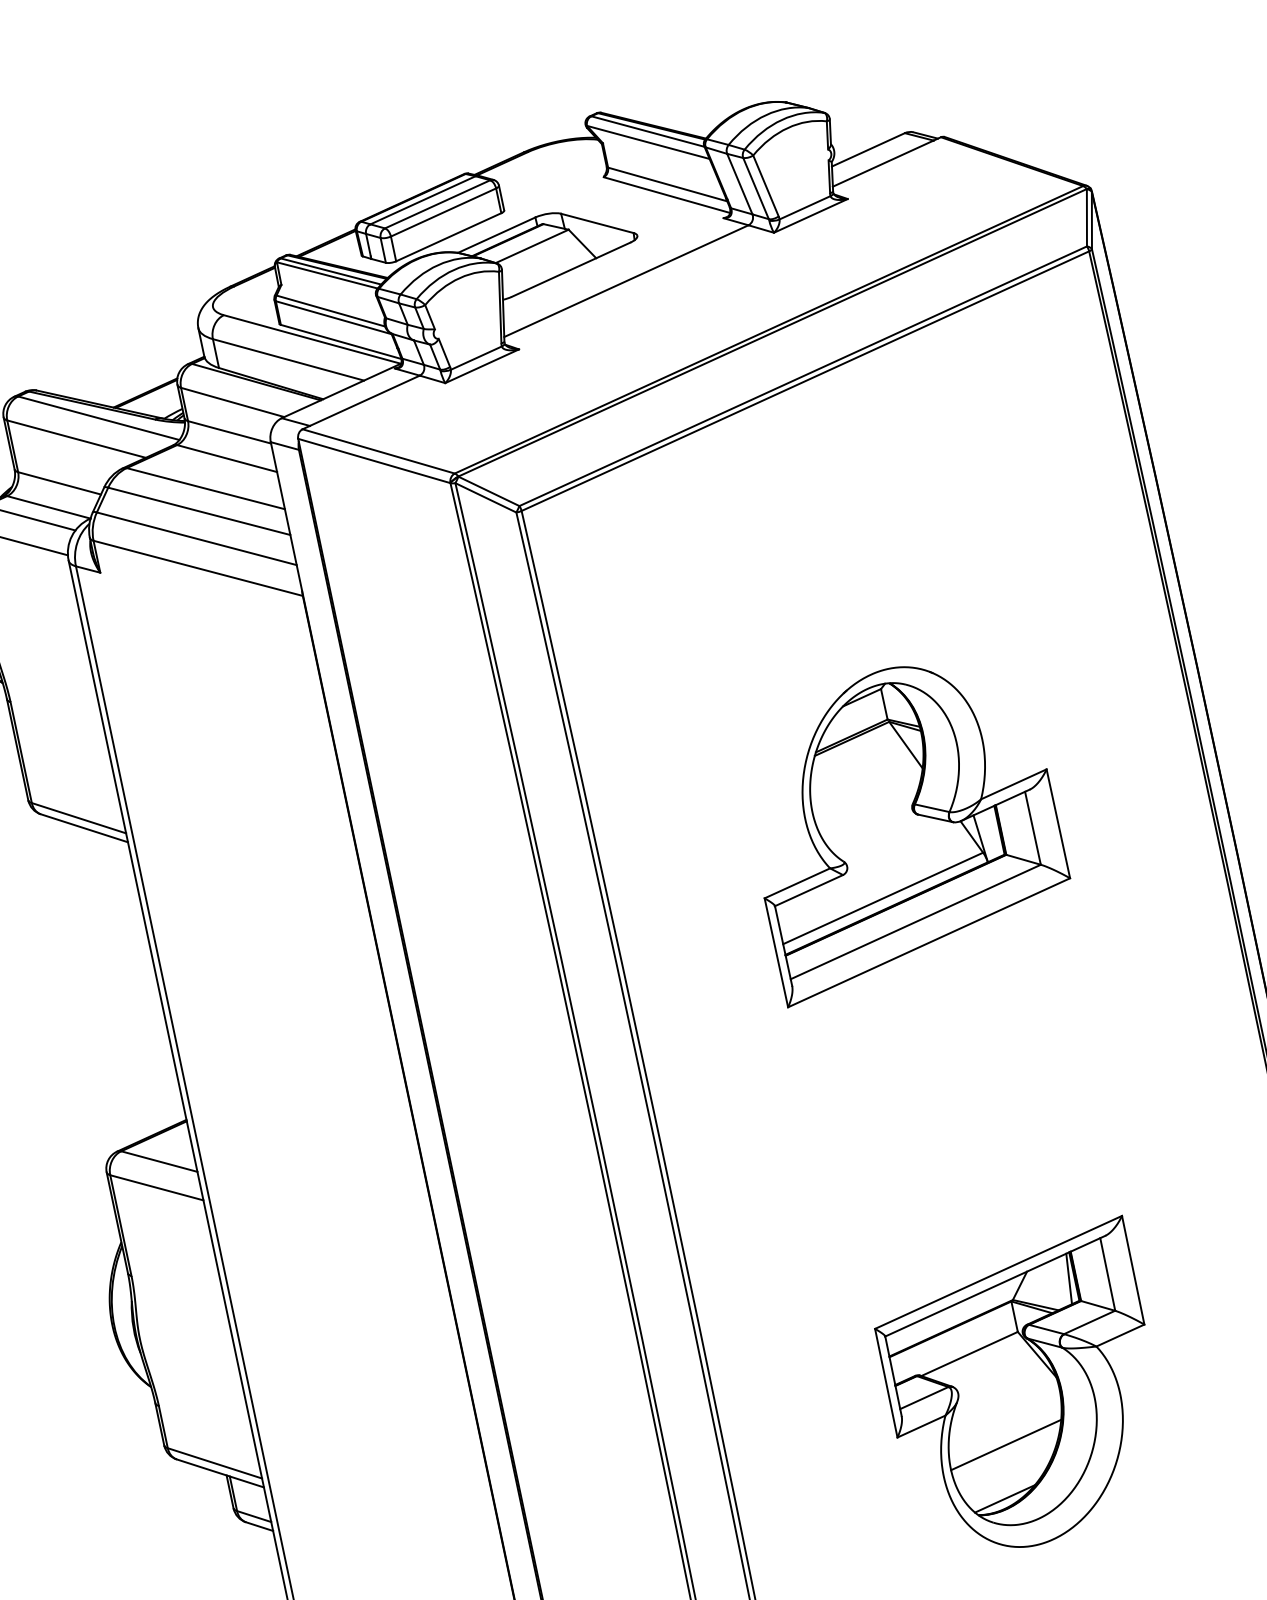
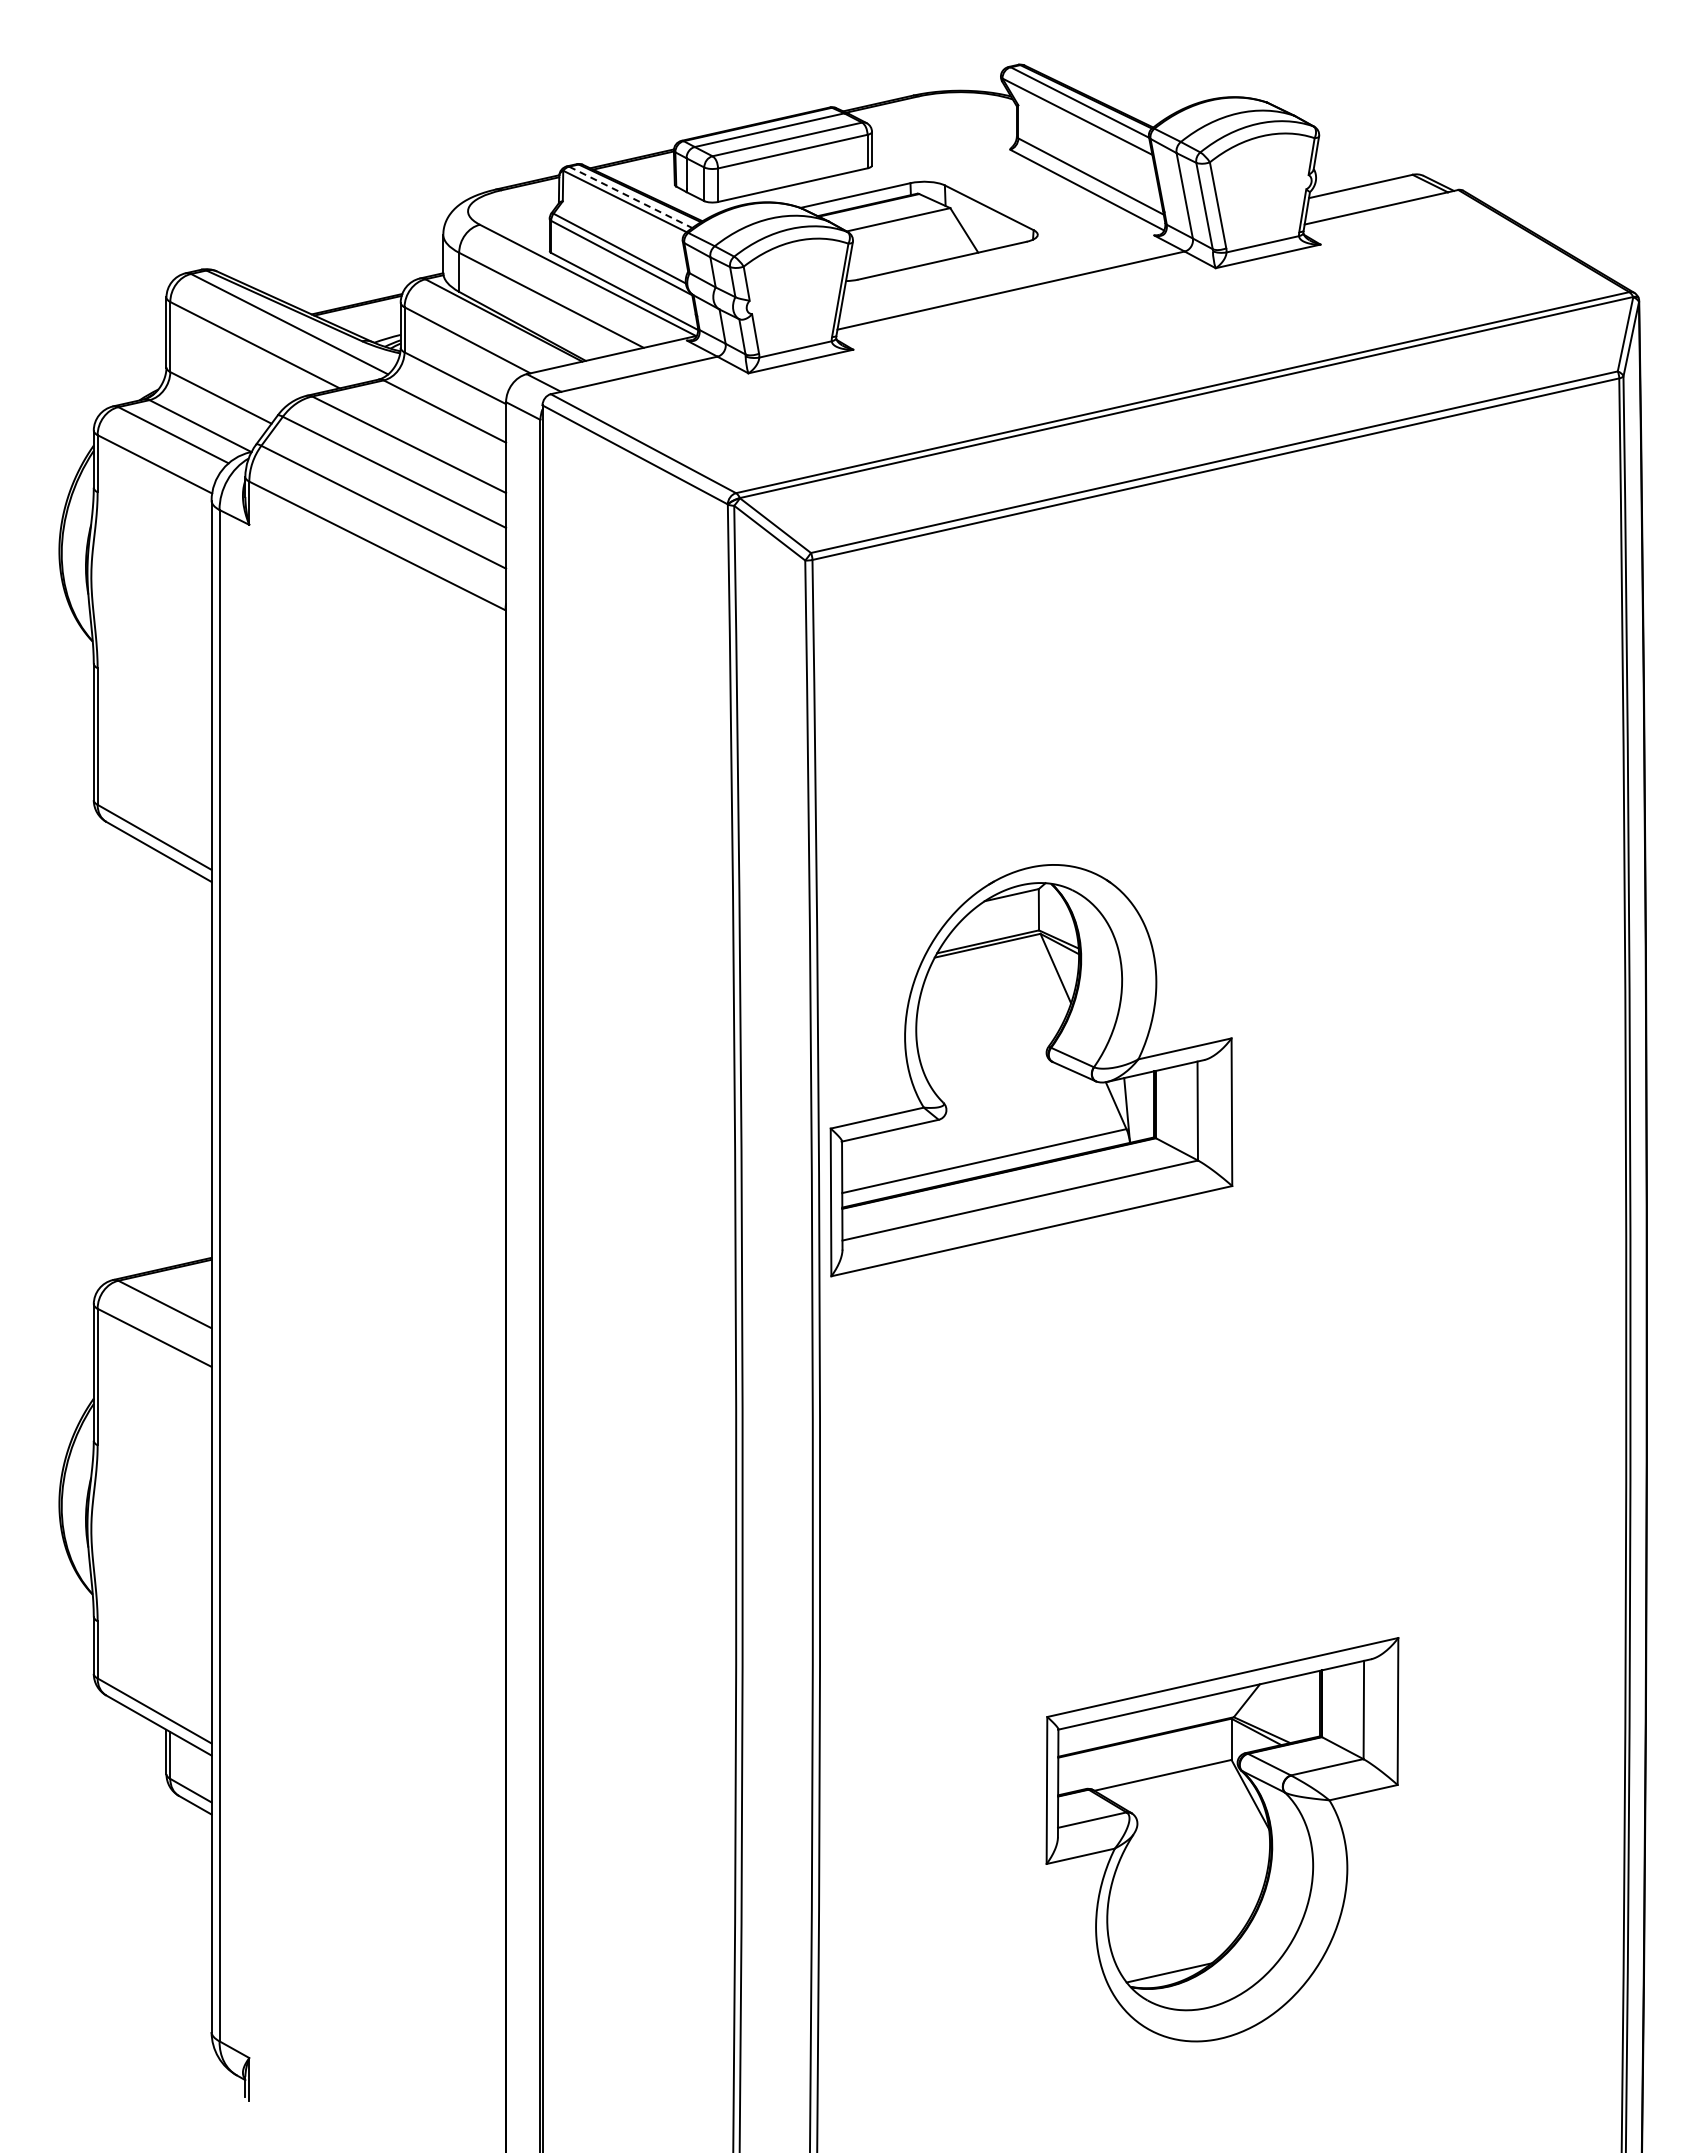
line: (330, 271) -> (630, 197), solid -> dashed
part: (903, 824) -> (1031, 1070), moved
line: (1068, 1278) -> (1312, 1704), removed
line: (1006, 1444) -> (1185, 1902), removed

